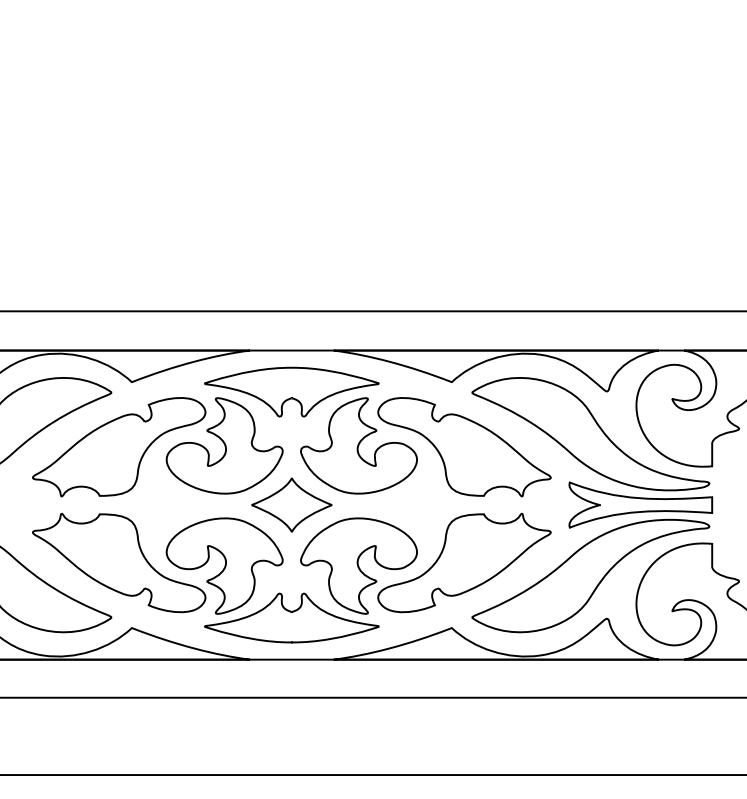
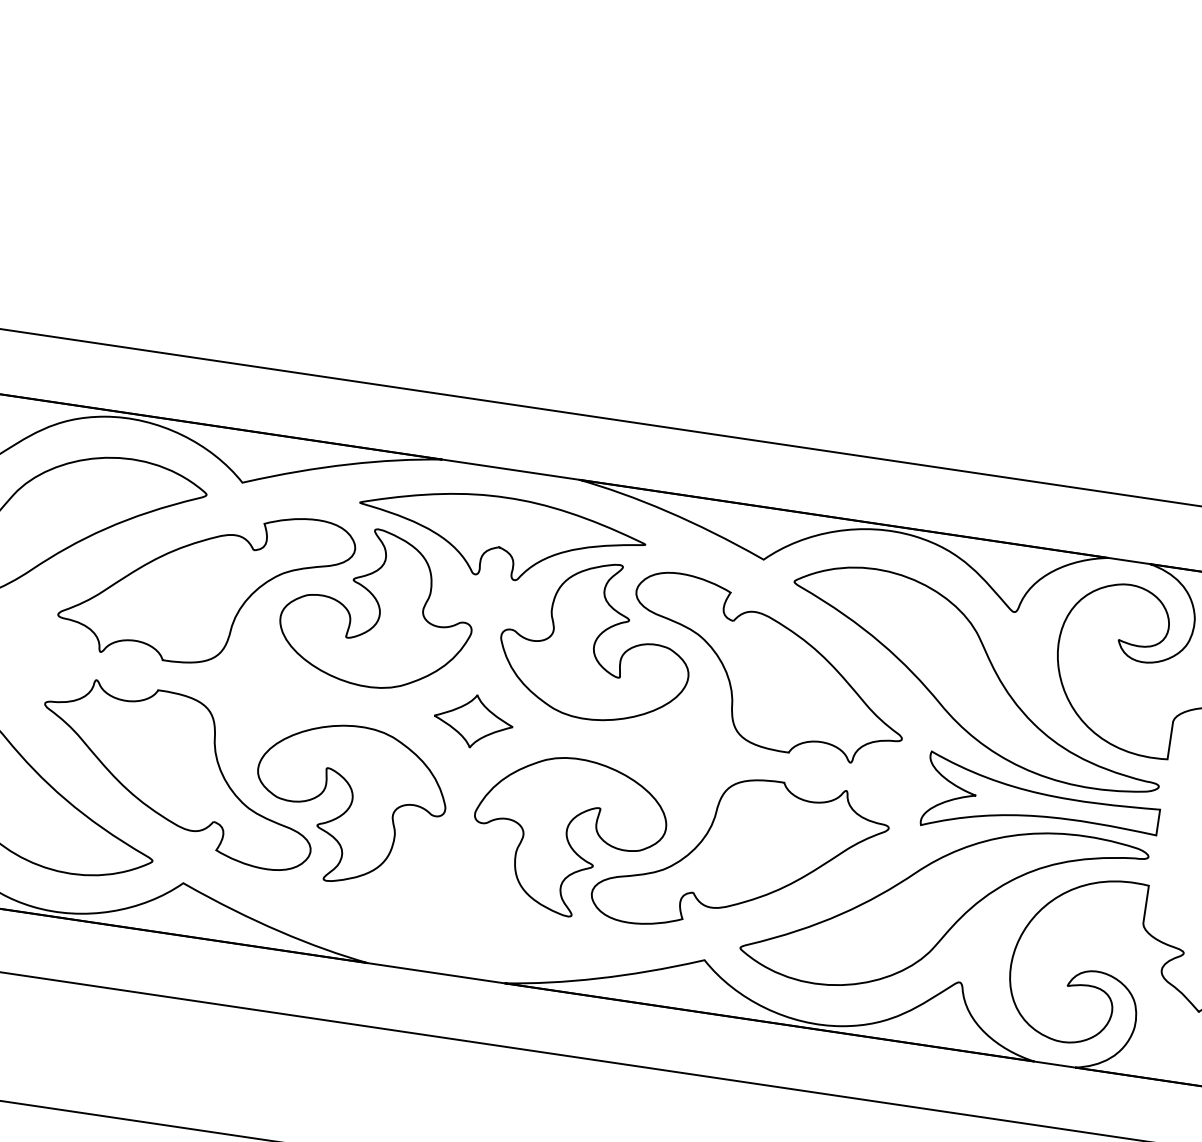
part: (291, 504) -> (473, 720), size x0.6
part: (291, 617) -> (445, 904), removed

